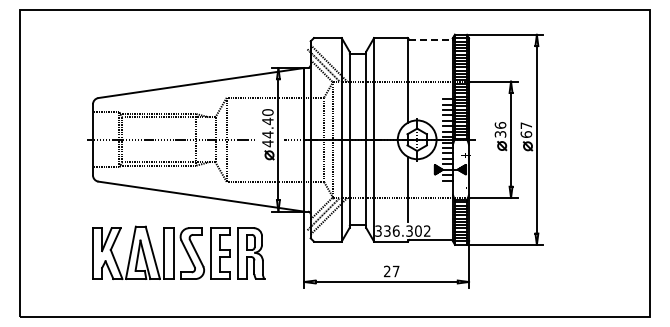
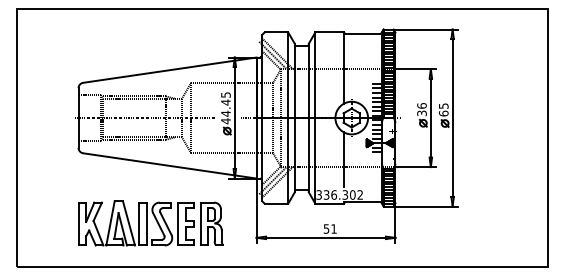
line: (431, 39) -> (363, 33), dashed -> solid
text: (267, 112) -> (225, 95), 44.40 -> 44.45
text: (526, 125) -> (443, 105), 67 -> 65
part: (178, 252) -> (150, 223), moved
text: (391, 271) -> (330, 229), 27 -> 51

